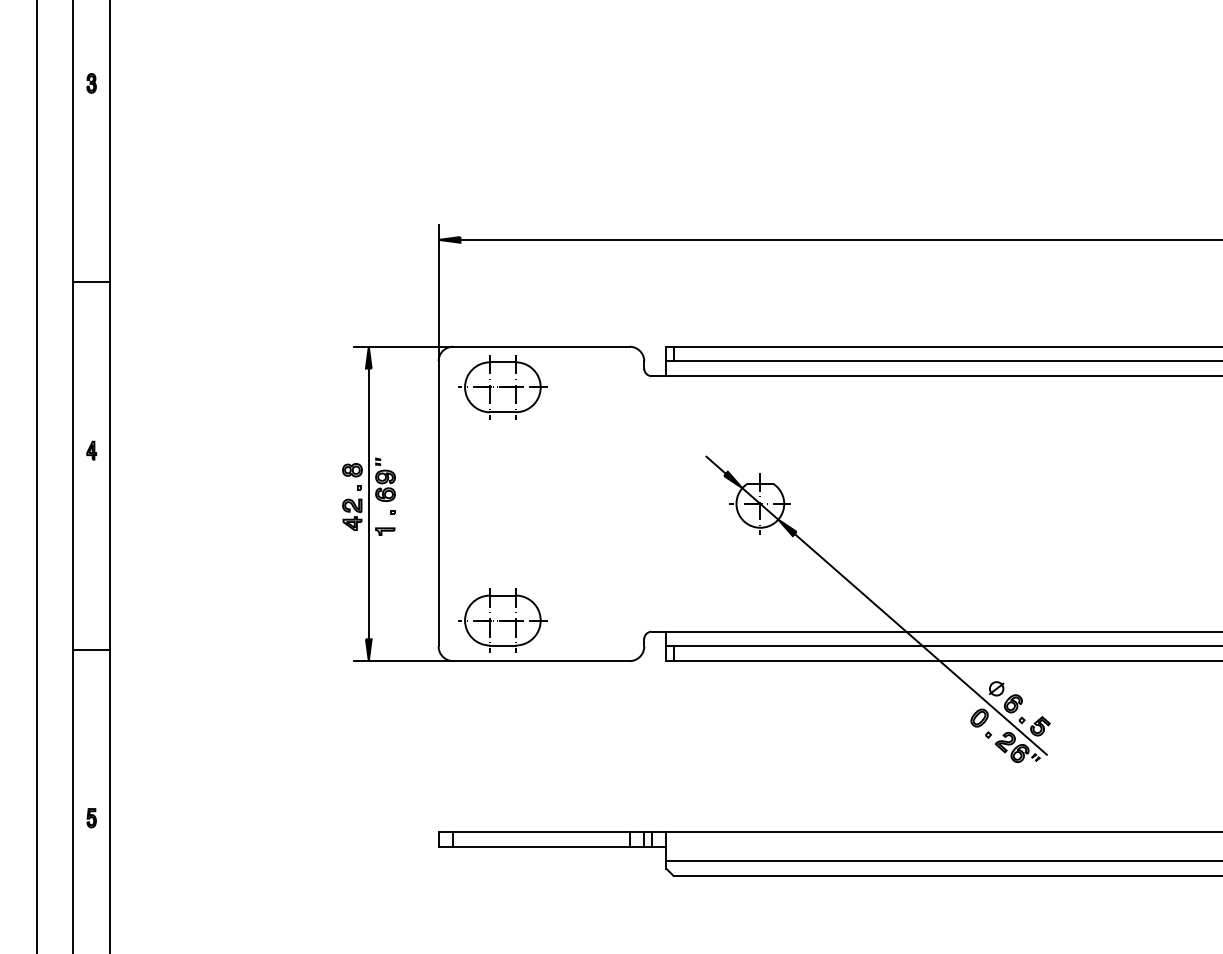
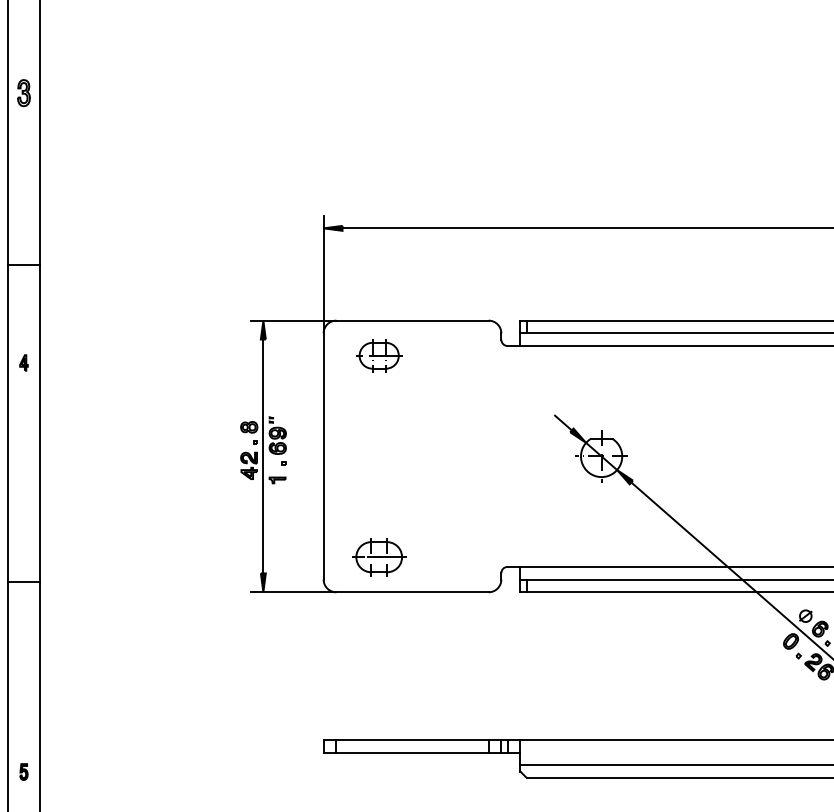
part: (91, 83) -> (23, 93), size x1.6
part: (502, 387) -> (378, 355), size x0.6
part: (91, 450) -> (23, 362), moved
part: (502, 620) -> (378, 557), size x0.7
part: (91, 818) -> (23, 772), moved

